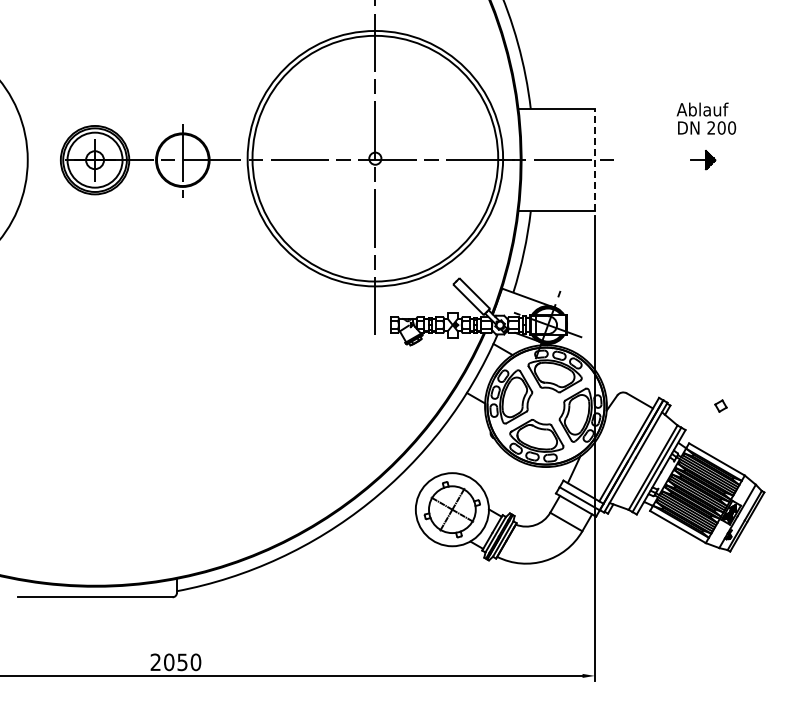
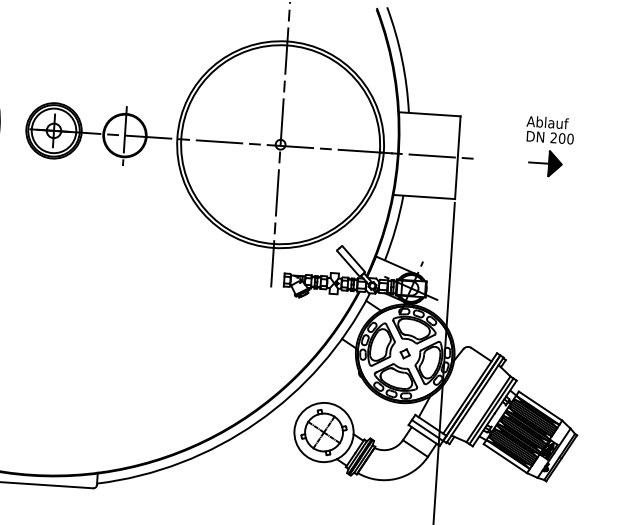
line: (594, 159) -> (457, 157), dashed -> solid
part: (703, 159) -> (545, 162), size x1.67
part: (720, 405) -> (404, 353), moved

